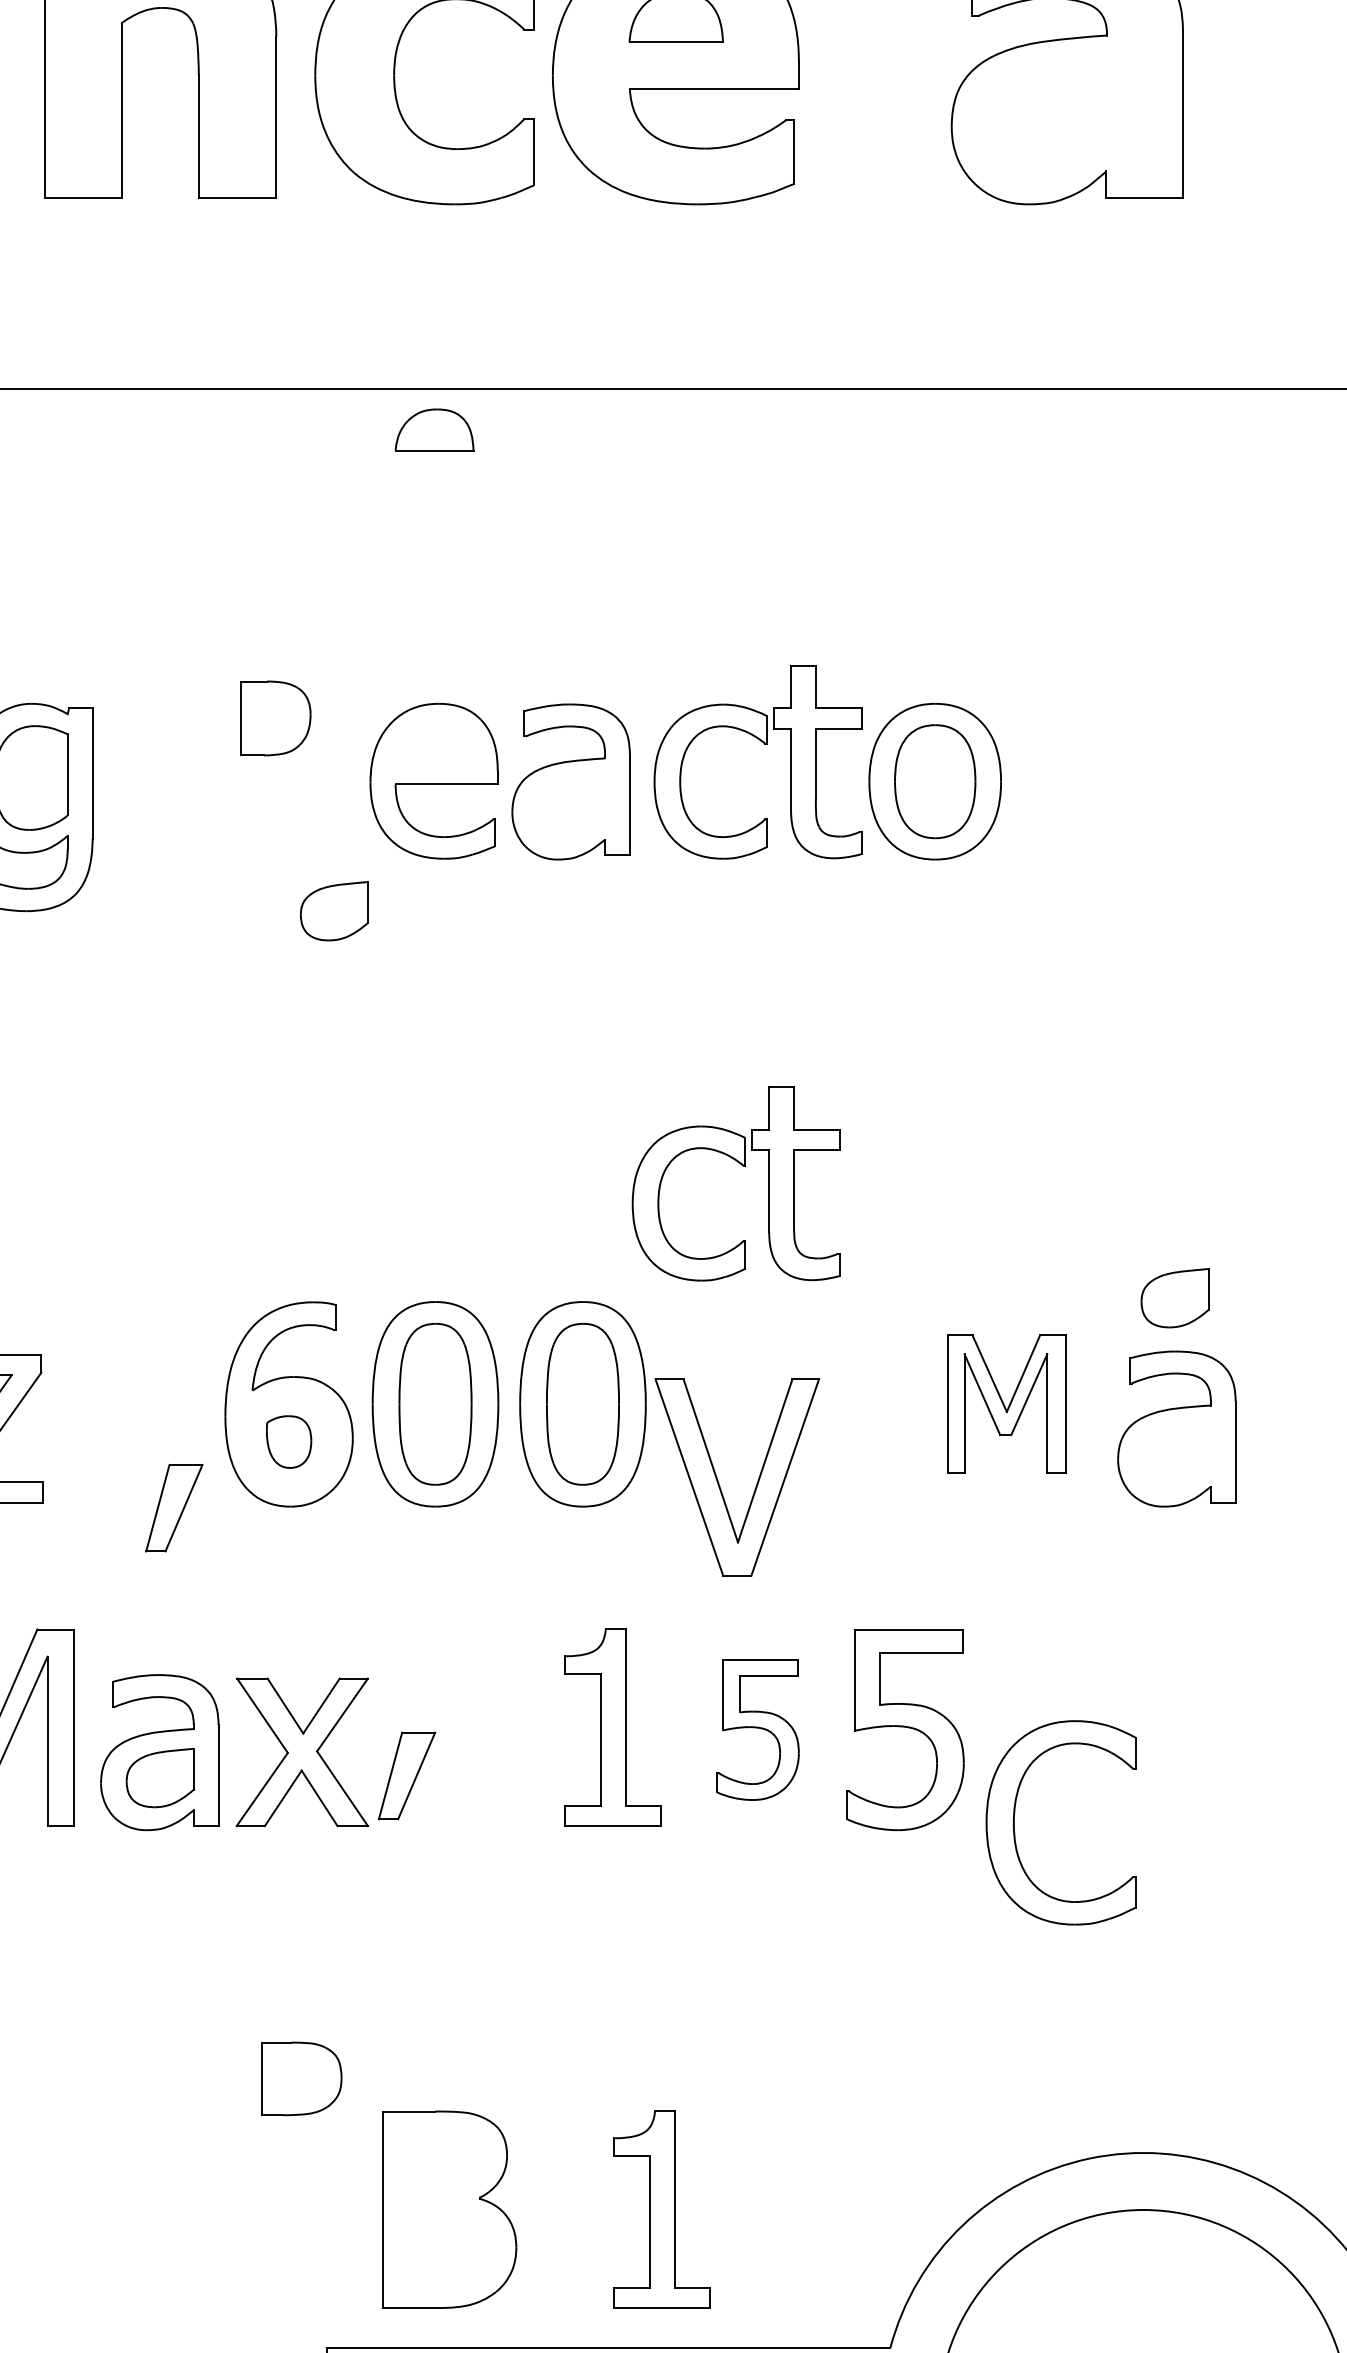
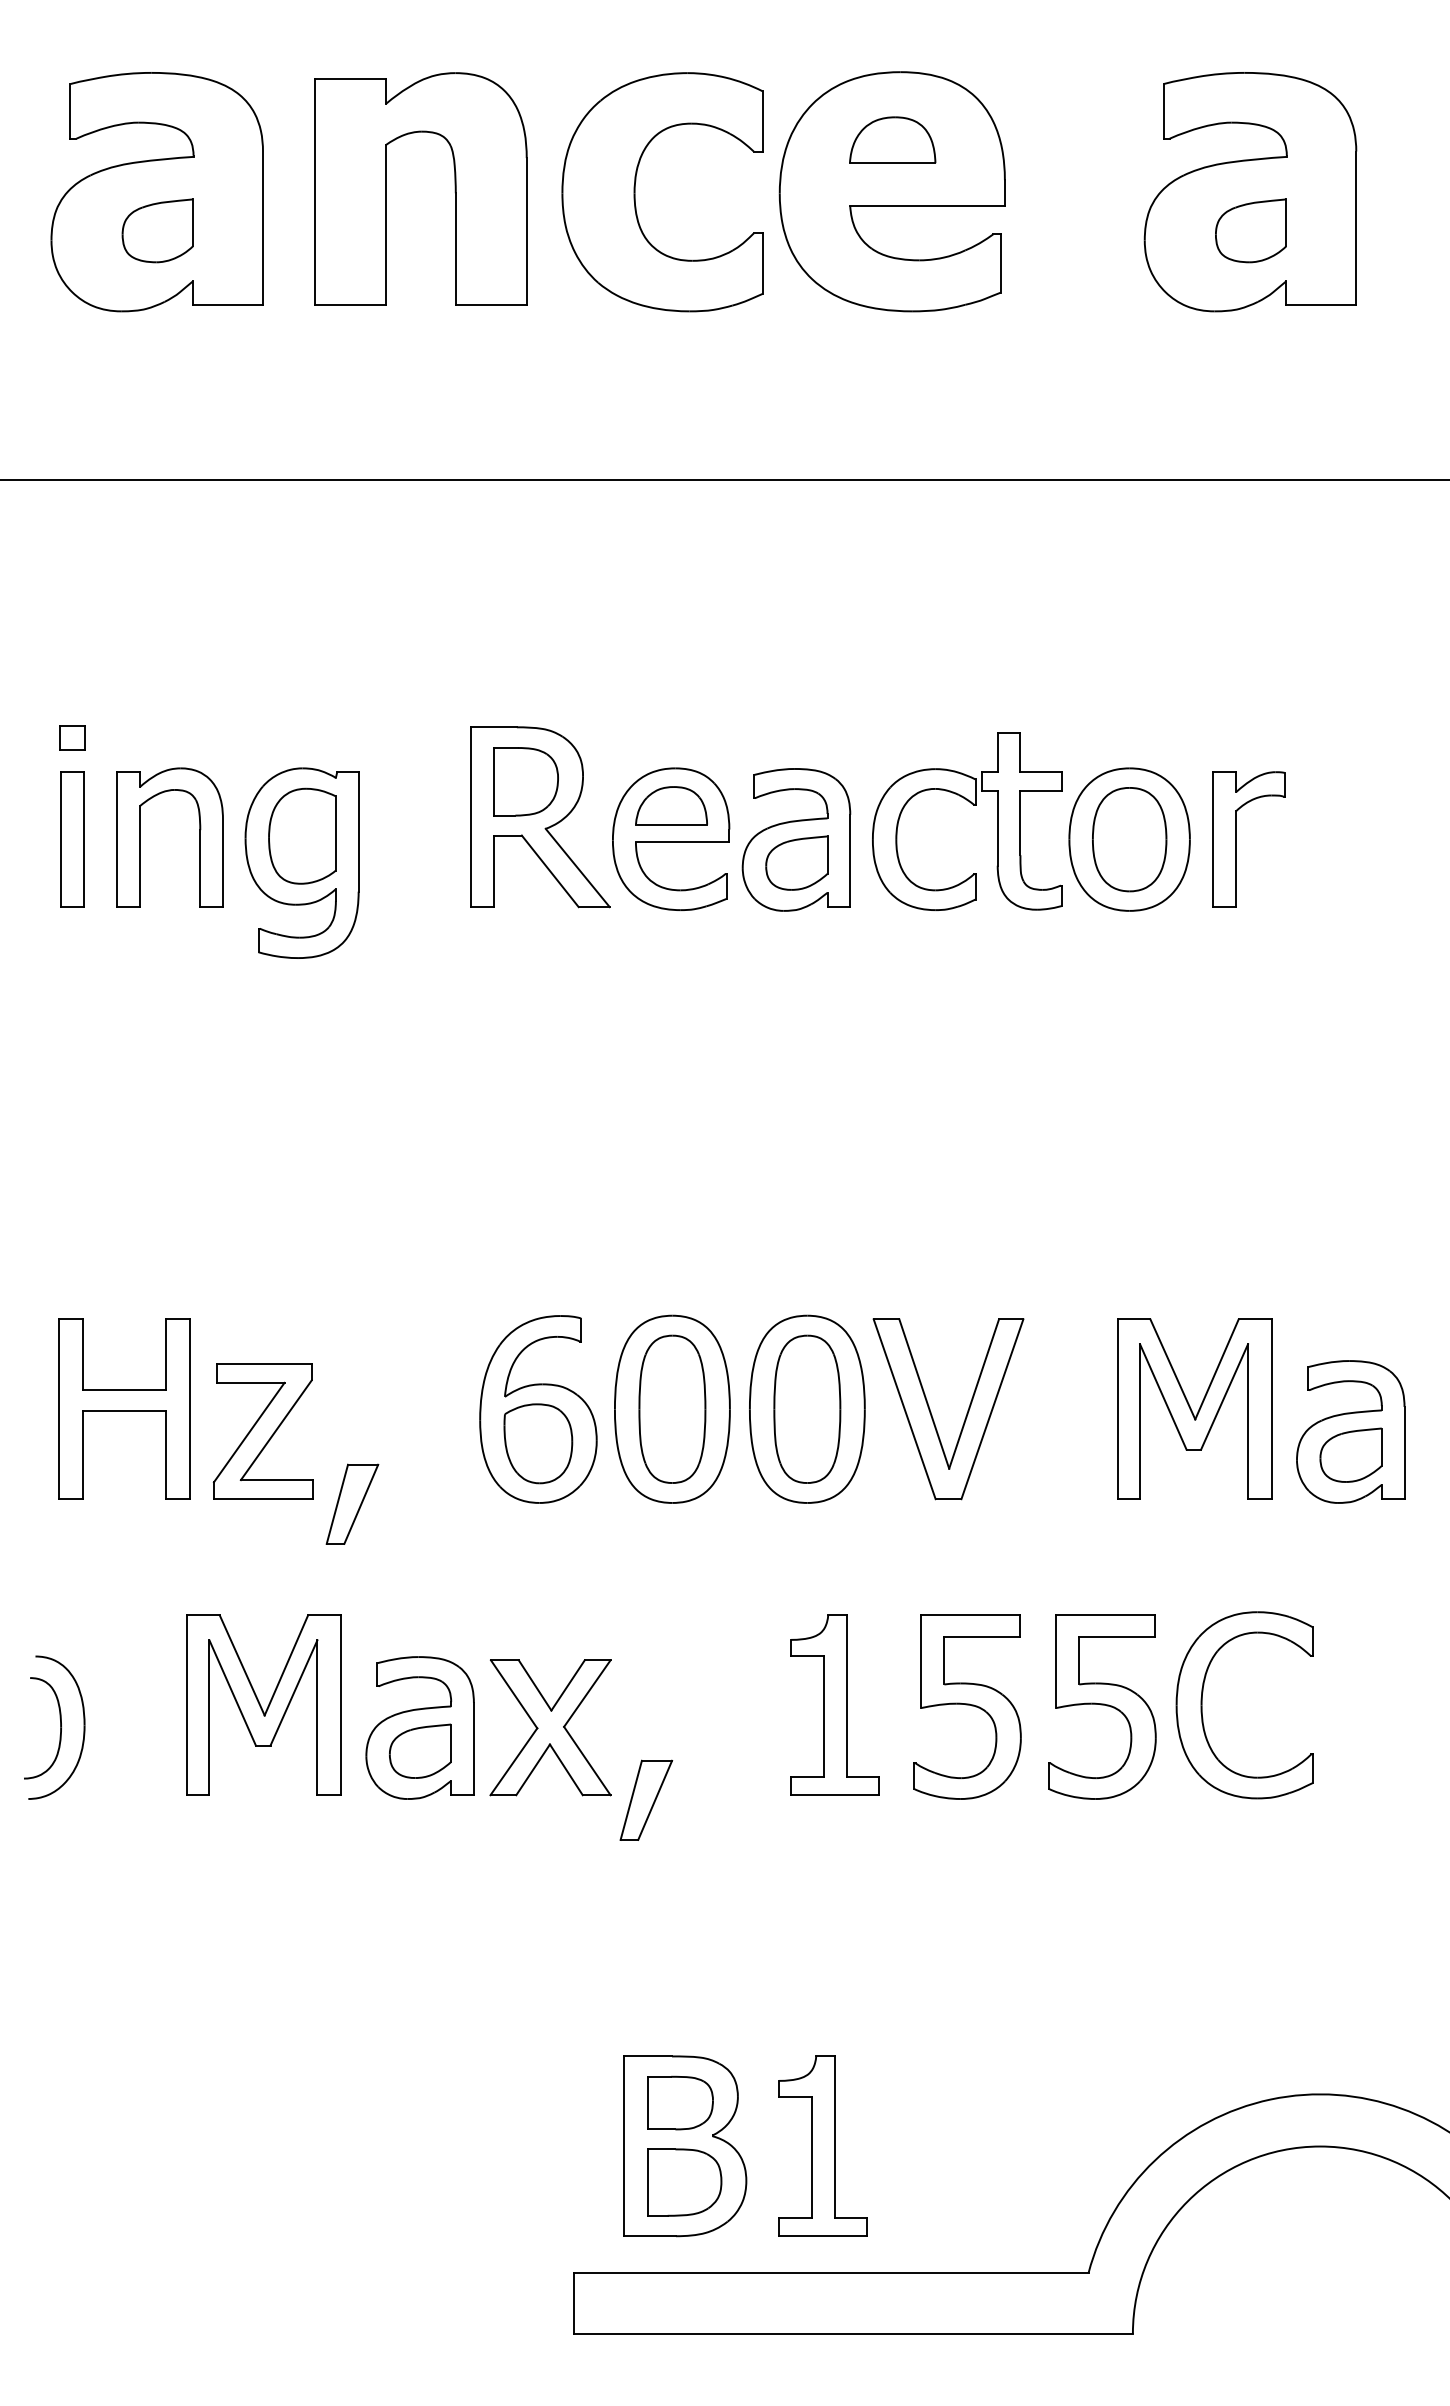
part: (1067, 115) -> (1250, 230), added
part: (434, 429) -> (671, 805), moved
part: (291, 757) -> (540, 817), added
part: (1052, 781) -> (1236, 839), added
part: (333, 910) -> (796, 862), moved
part: (742, 1166) -> (953, 1191), removed
part: (1174, 1297) -> (1350, 1454), moved
part: (1006, 1403) -> (1194, 1408), size x1.43
part: (289, 1441) -> (538, 1443), size x1.67
part: (719, 1483) -> (932, 1414), moved
part: (174, 1507) -> (352, 1503), moved
part: (758, 1729) -> (967, 1706), size x1.43
part: (407, 1774) -> (646, 1799), moved
part: (1014, 1823) -> (1202, 1705), moved
part: (301, 2078) -> (684, 2182), moved
part: (444, 2161) -> (680, 2102), added
part: (661, 2208) -> (822, 2145), moved

